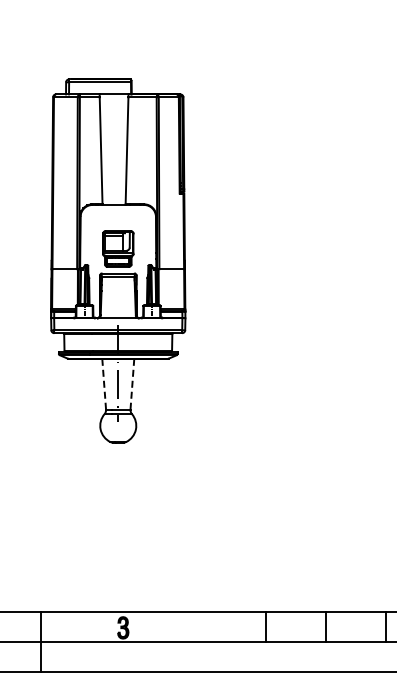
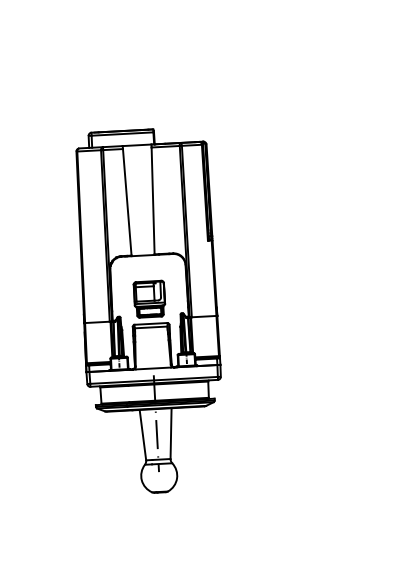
line: (104, 383) -> (143, 434), dashed -> solid
line: (132, 383) -> (171, 432), dashed -> solid

